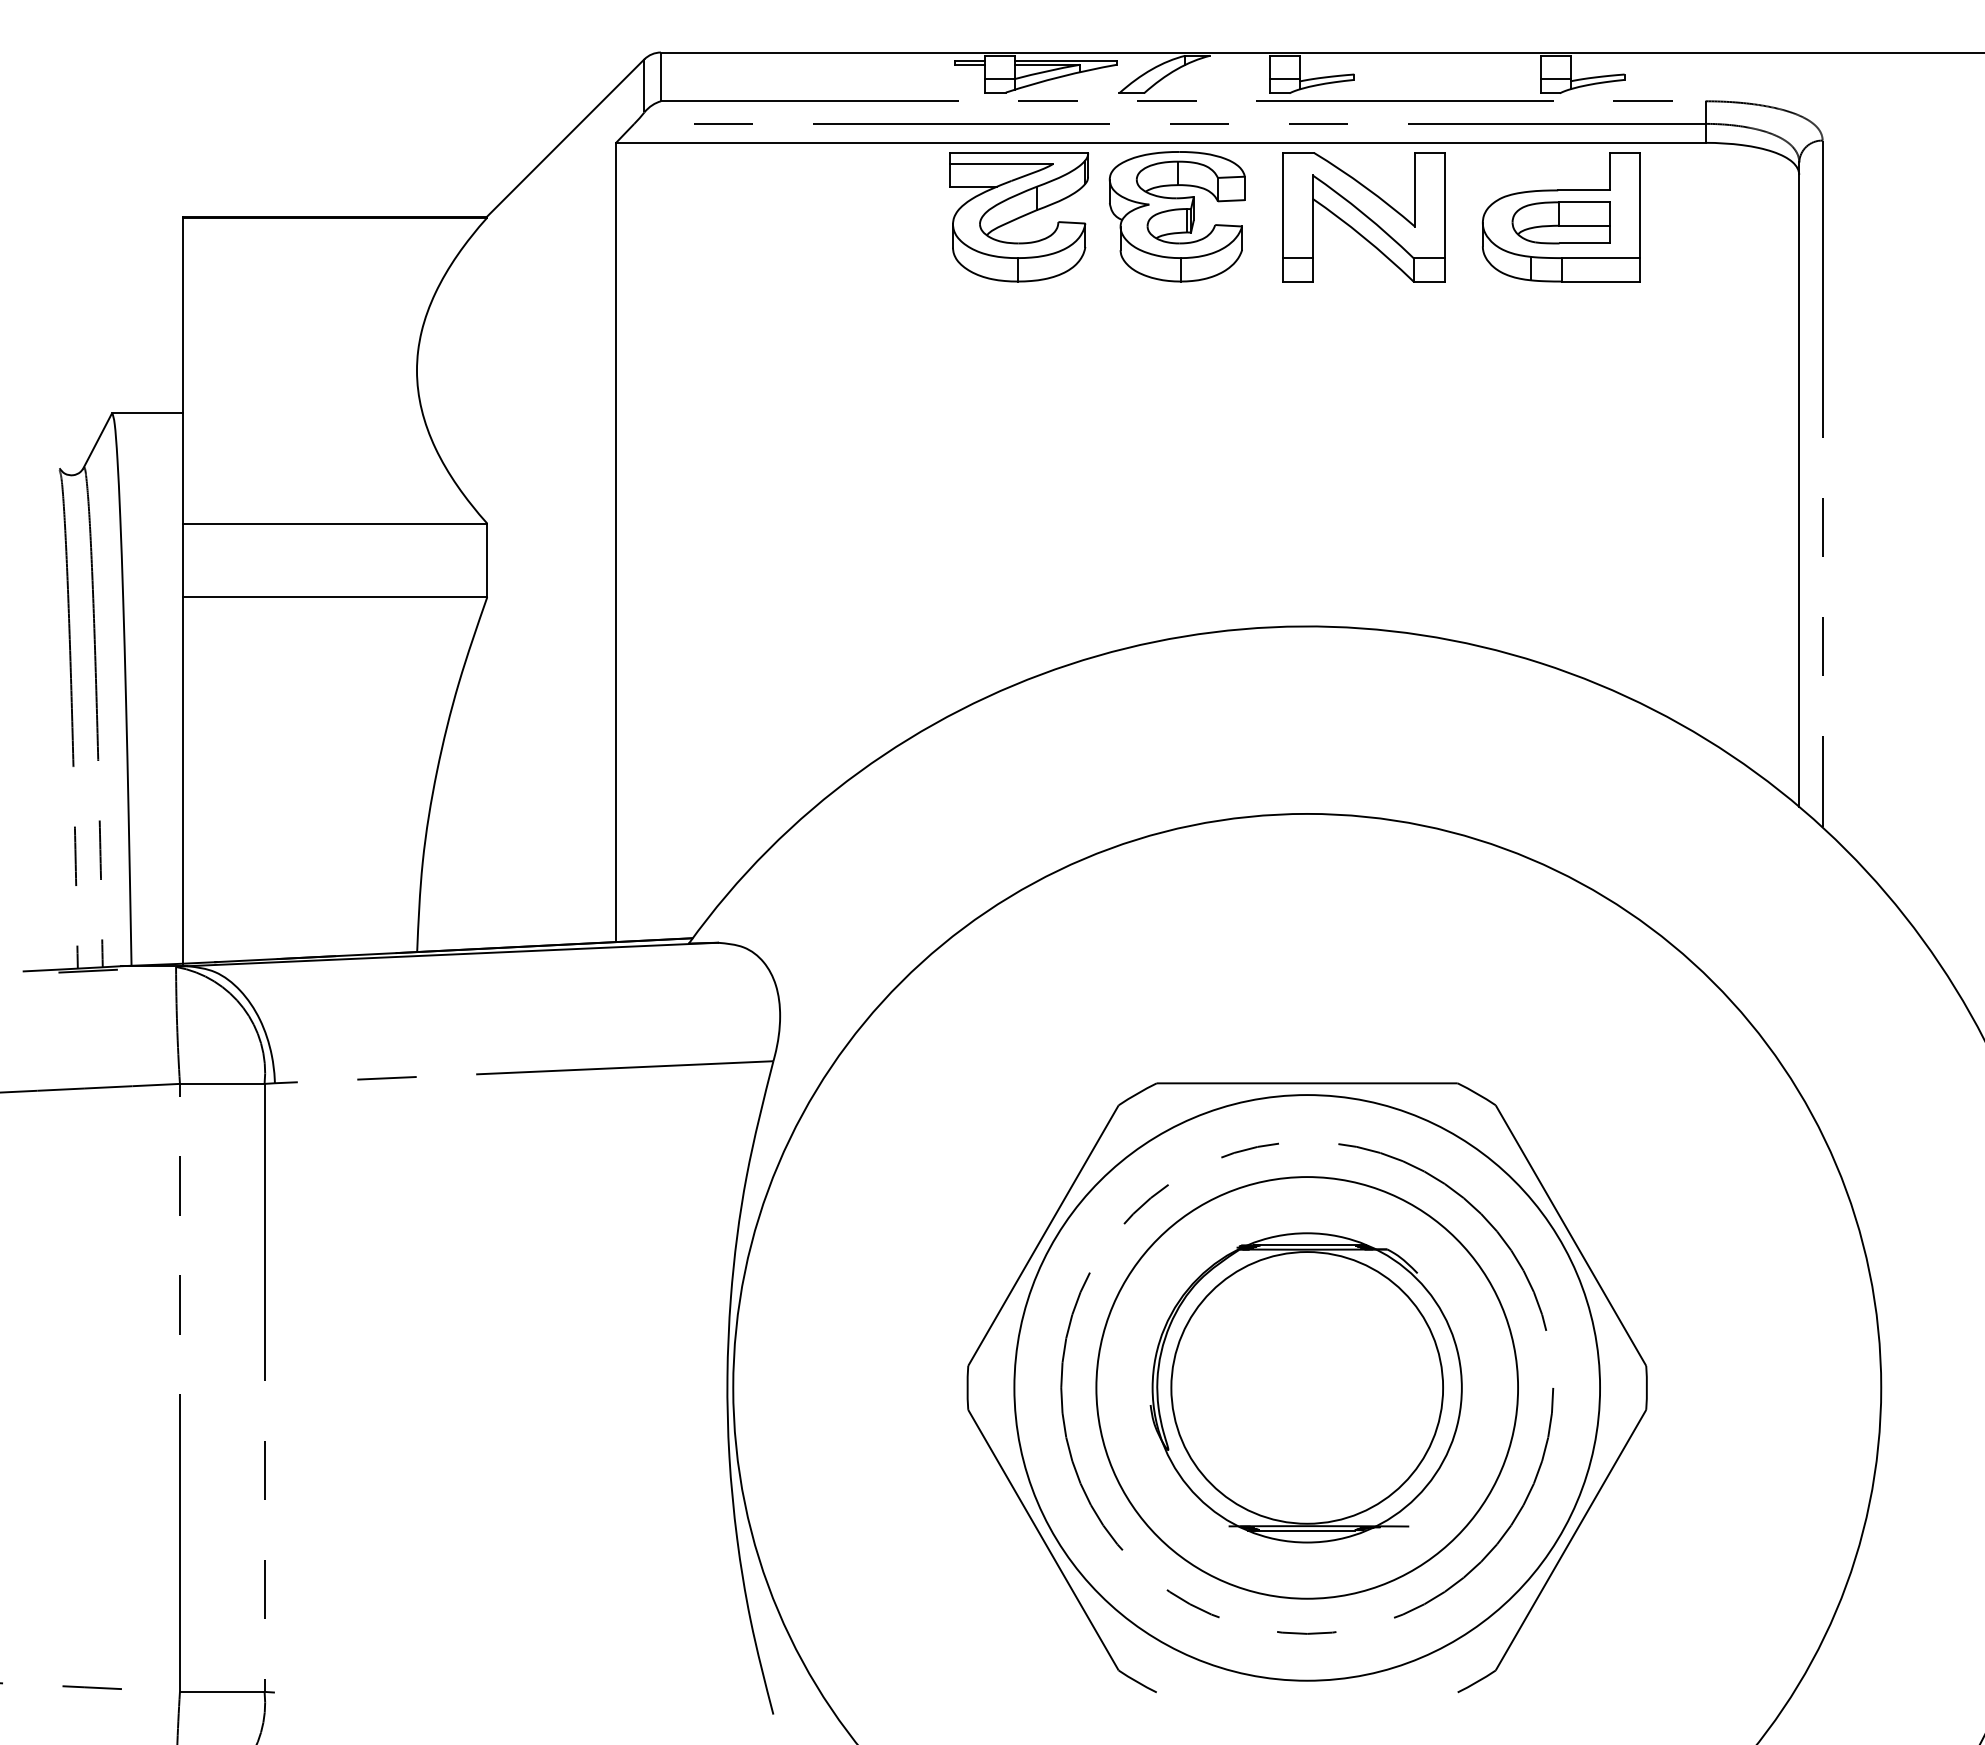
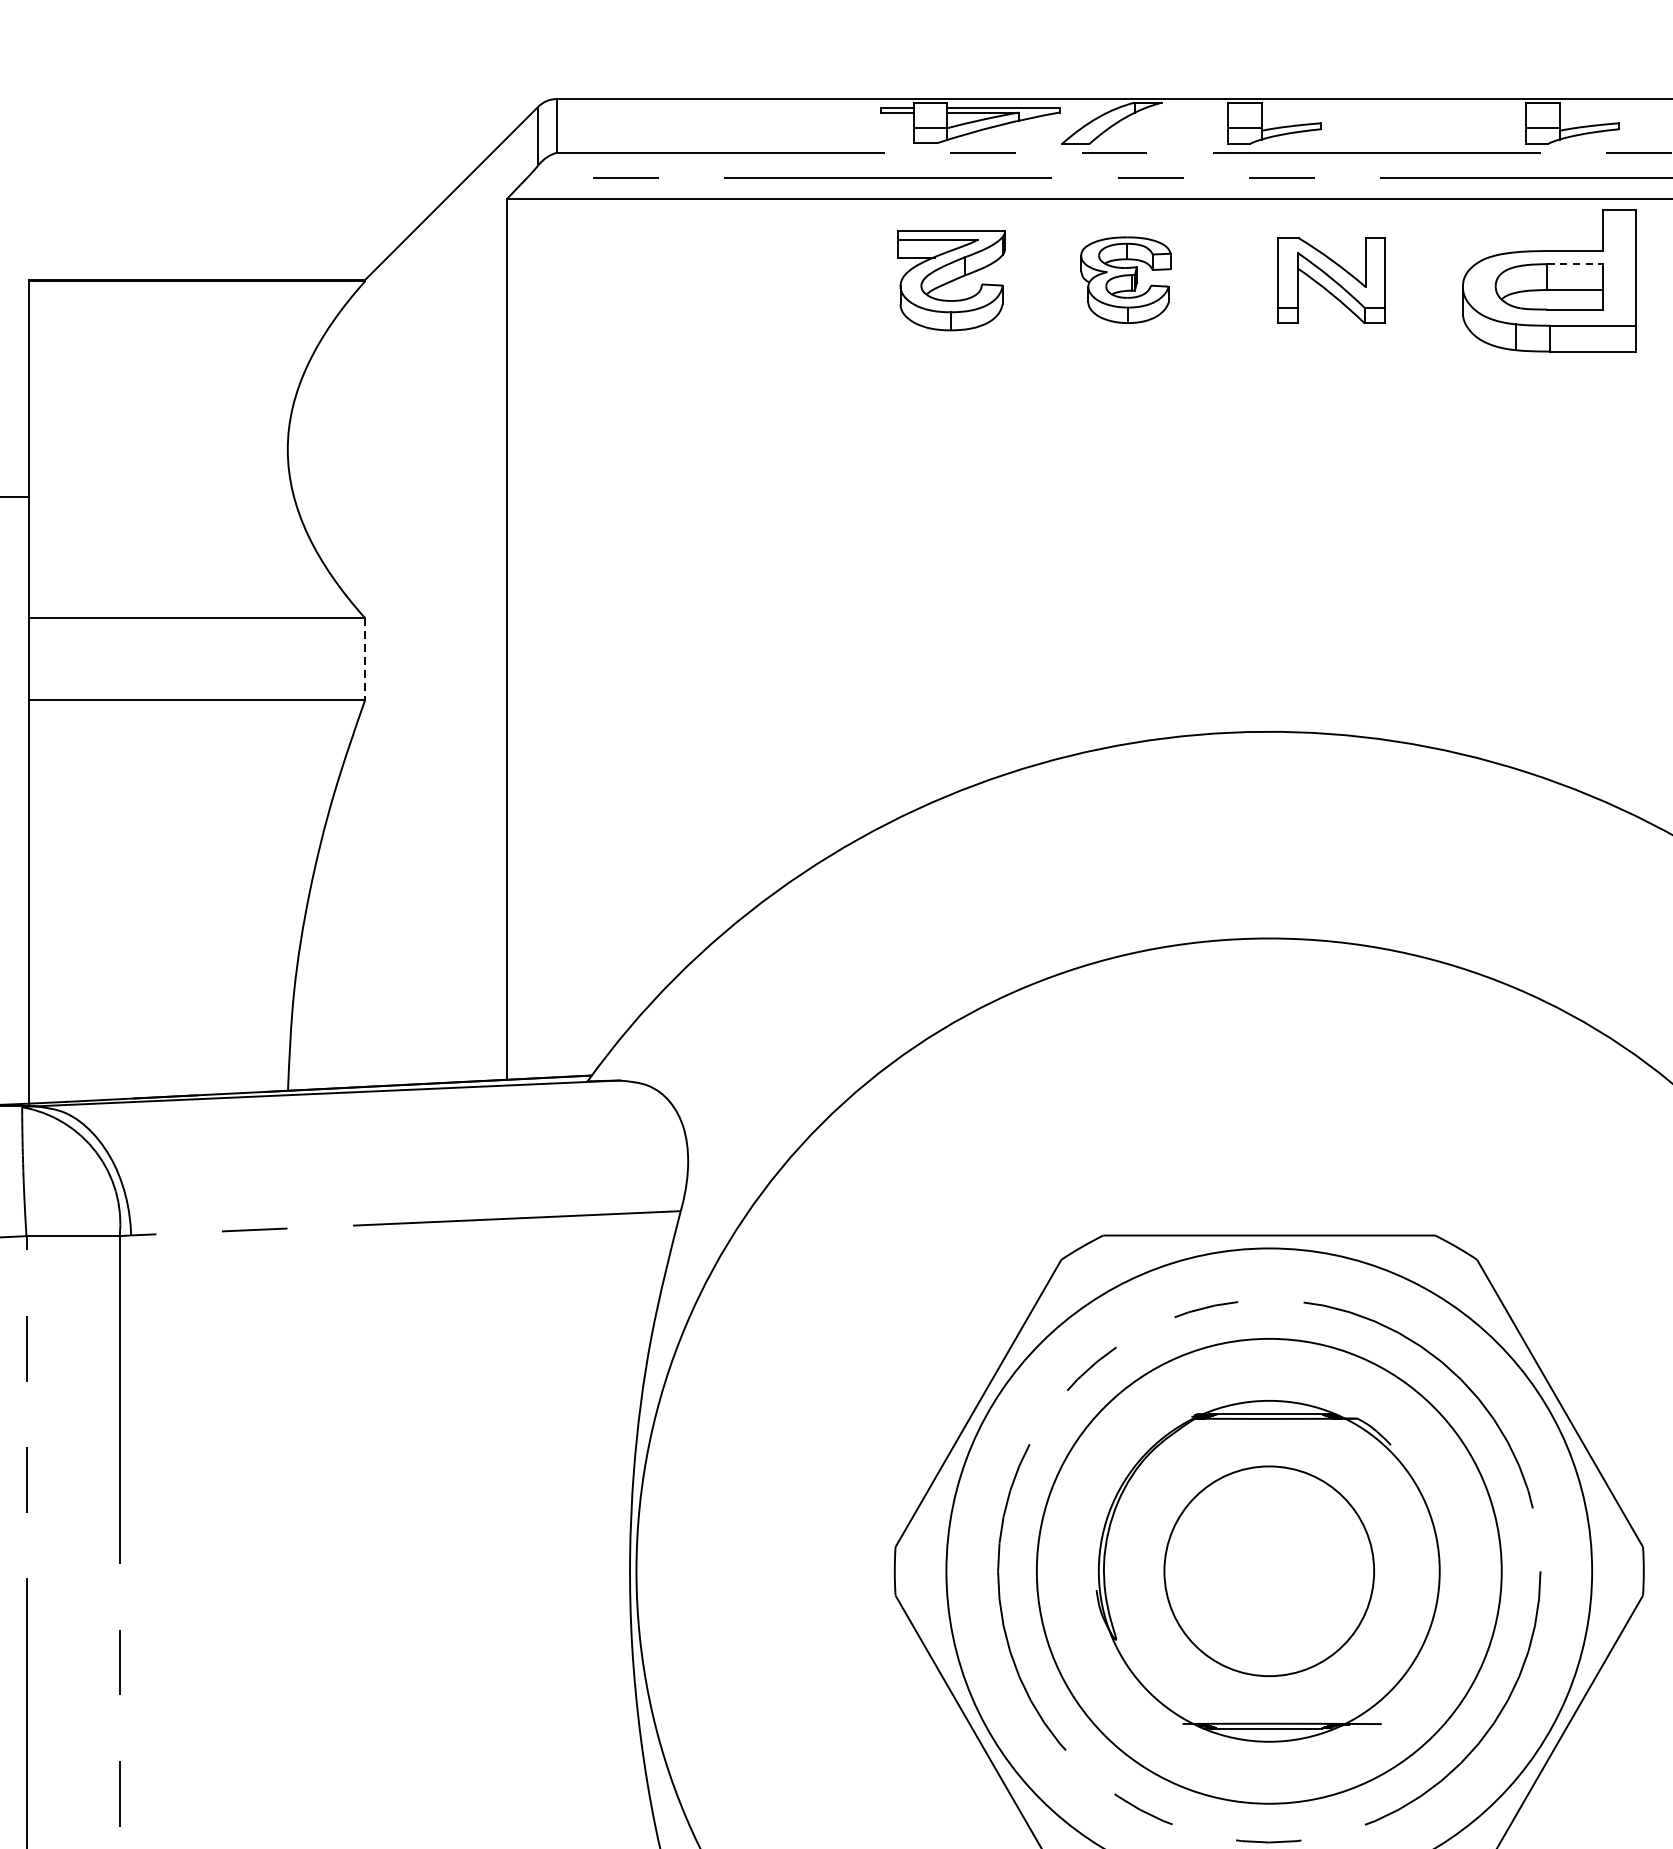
line: (1584, 202) -> (1574, 264), solid -> dashed
part: (1176, 216) -> (1125, 279), size x0.6
part: (1018, 217) -> (950, 280), size x0.7
part: (1363, 217) -> (1331, 280), size x0.6
line: (487, 560) -> (365, 659), solid -> dashed
circle: (1307, 1387) -> (1269, 1570), size x0.7

